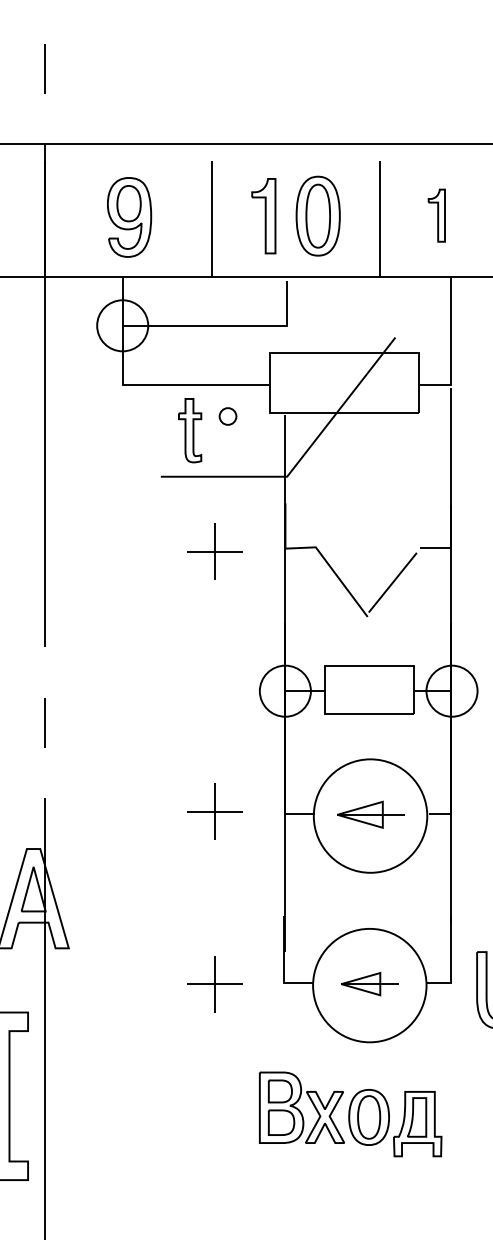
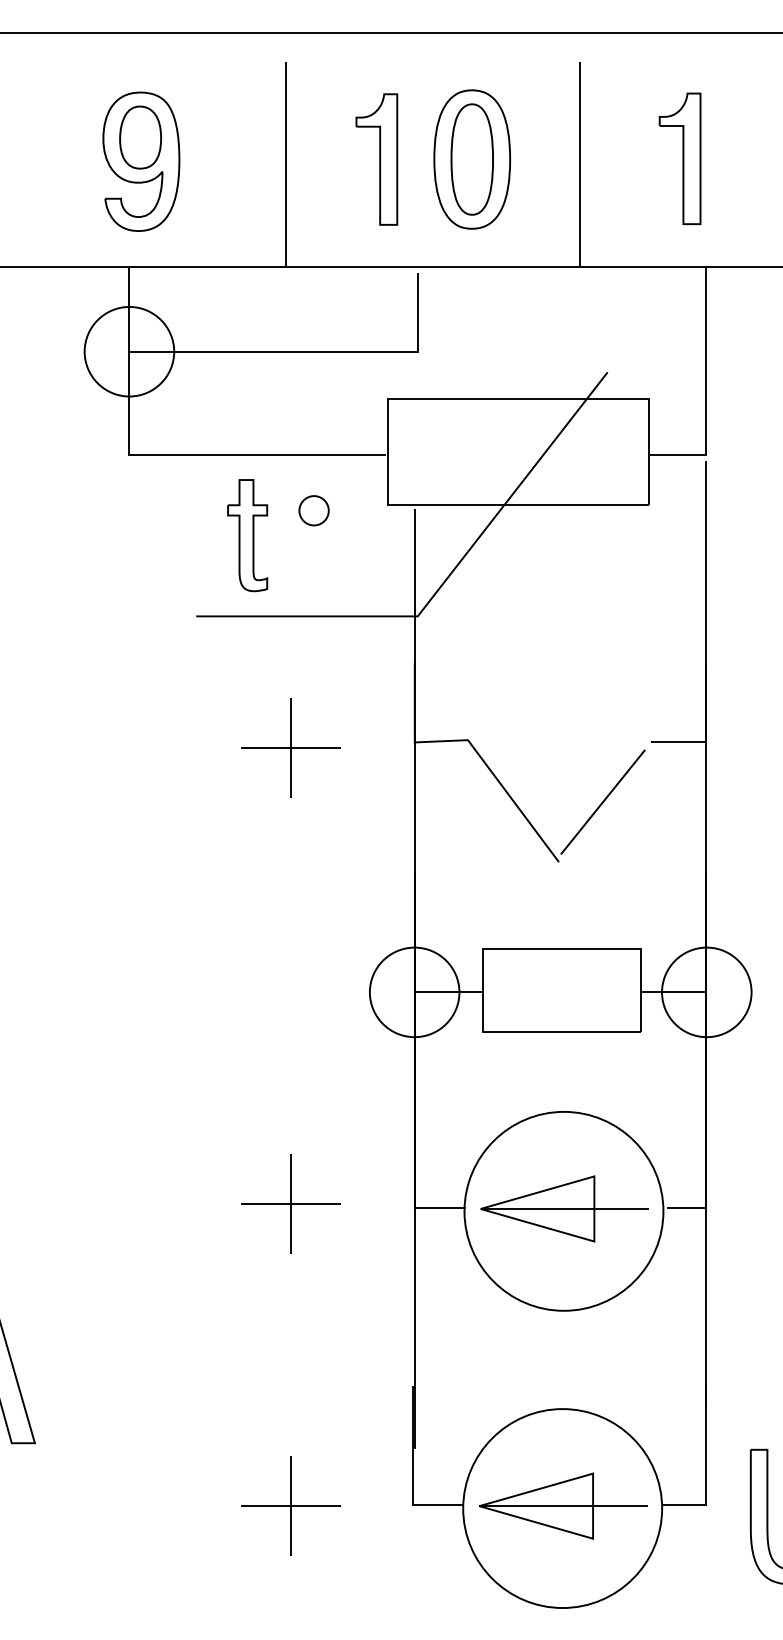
part: (436, 215) -> (679, 158), size x1.43
part: (370, 814) -> (563, 1208), size x1.43
part: (369, 983) -> (562, 1504), size x1.67

